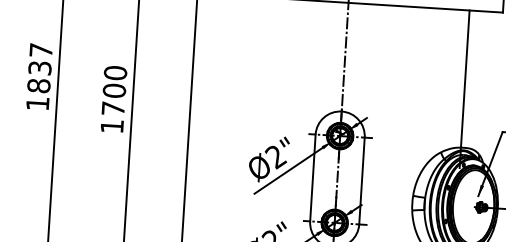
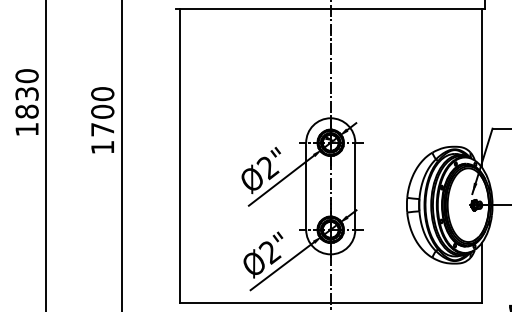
text: (40, 50) -> (26, 76), 1837 -> 1830
line: (464, 89) -> (481, 88), moved

